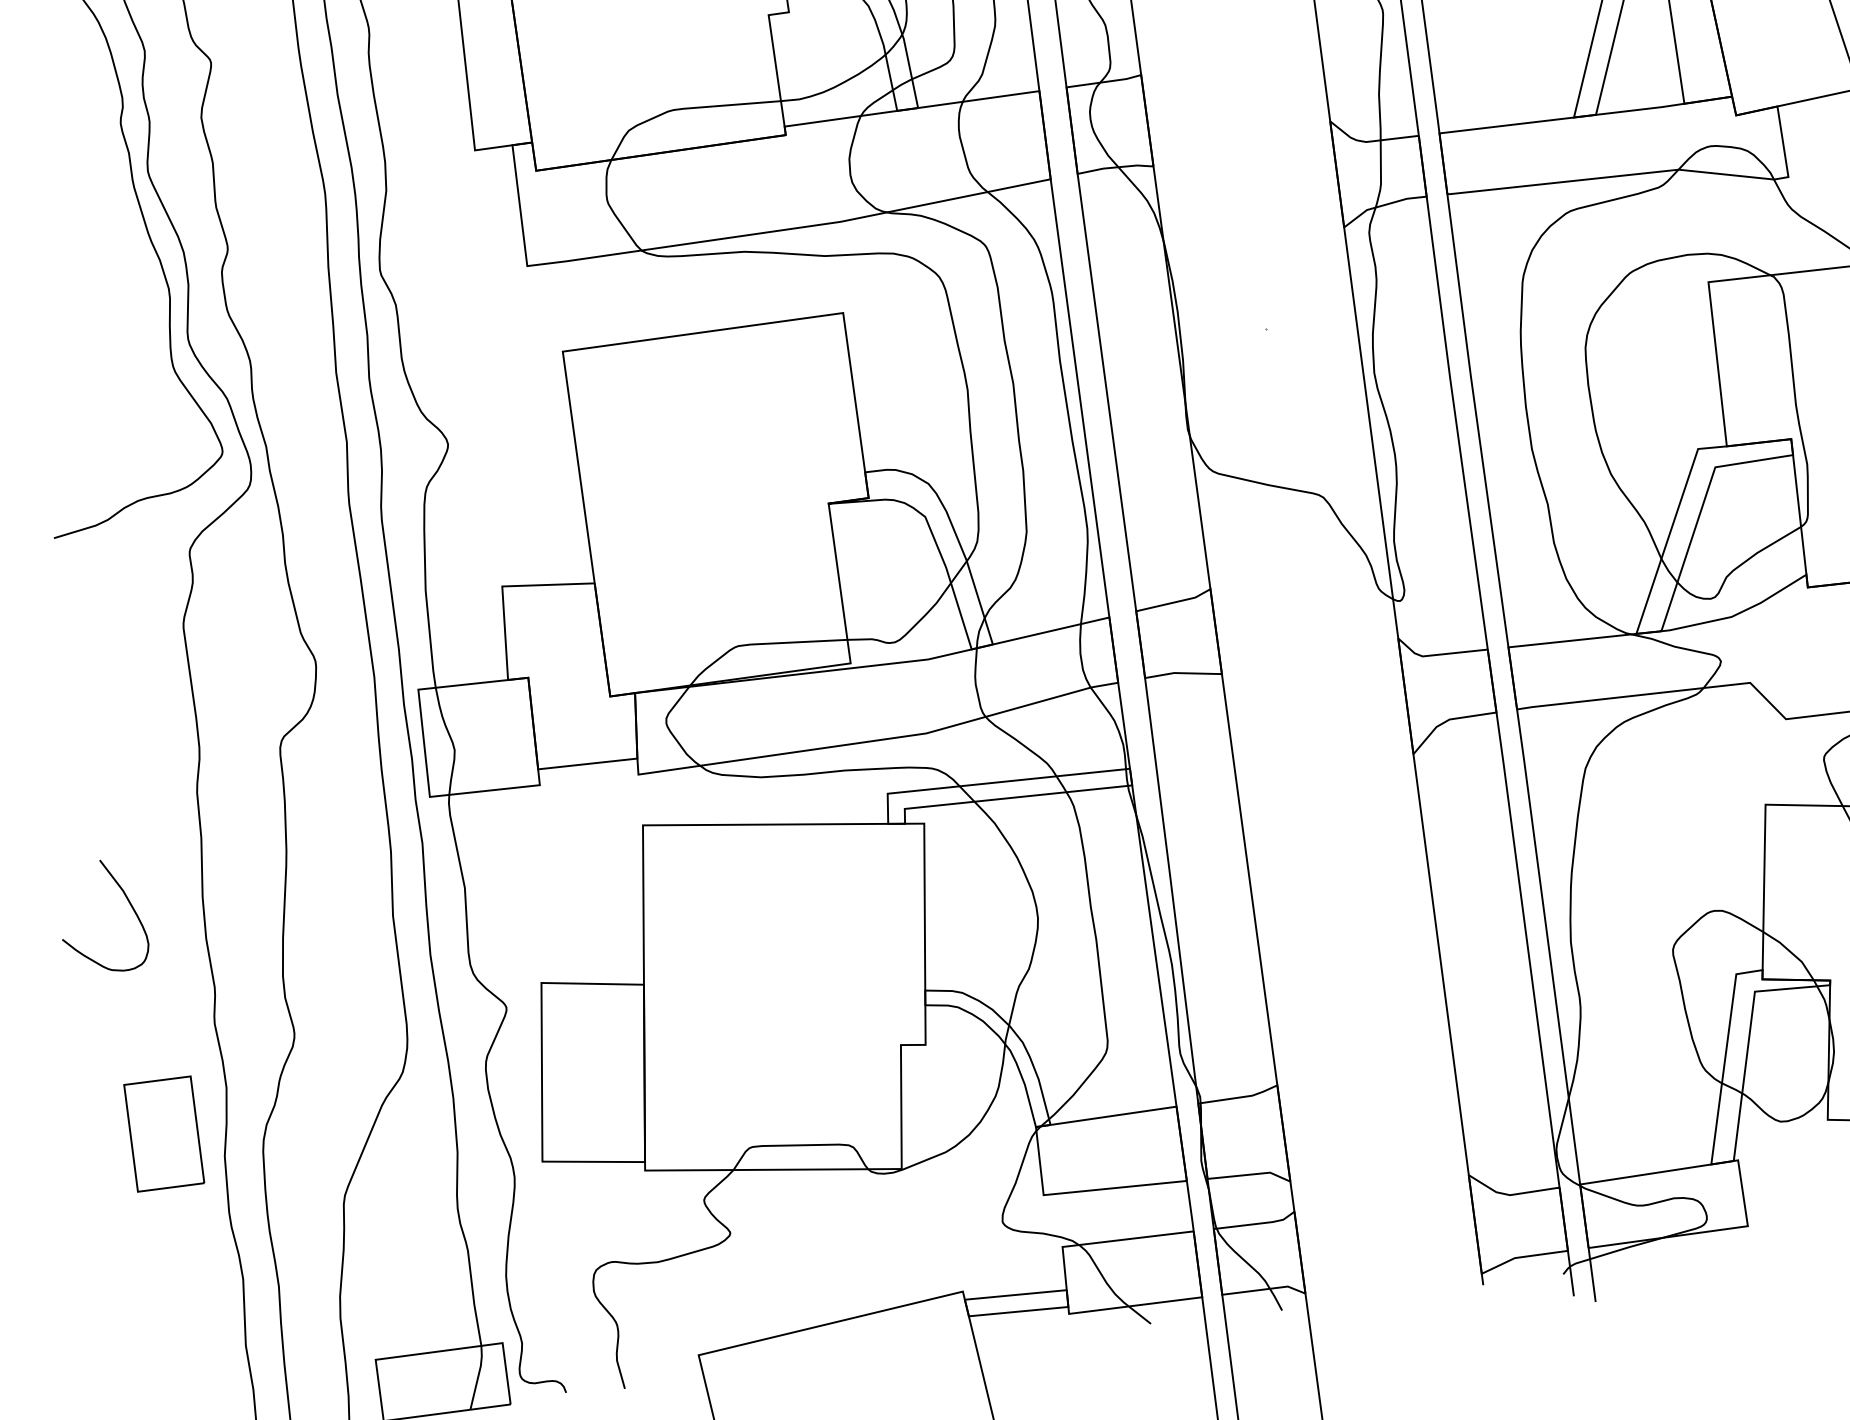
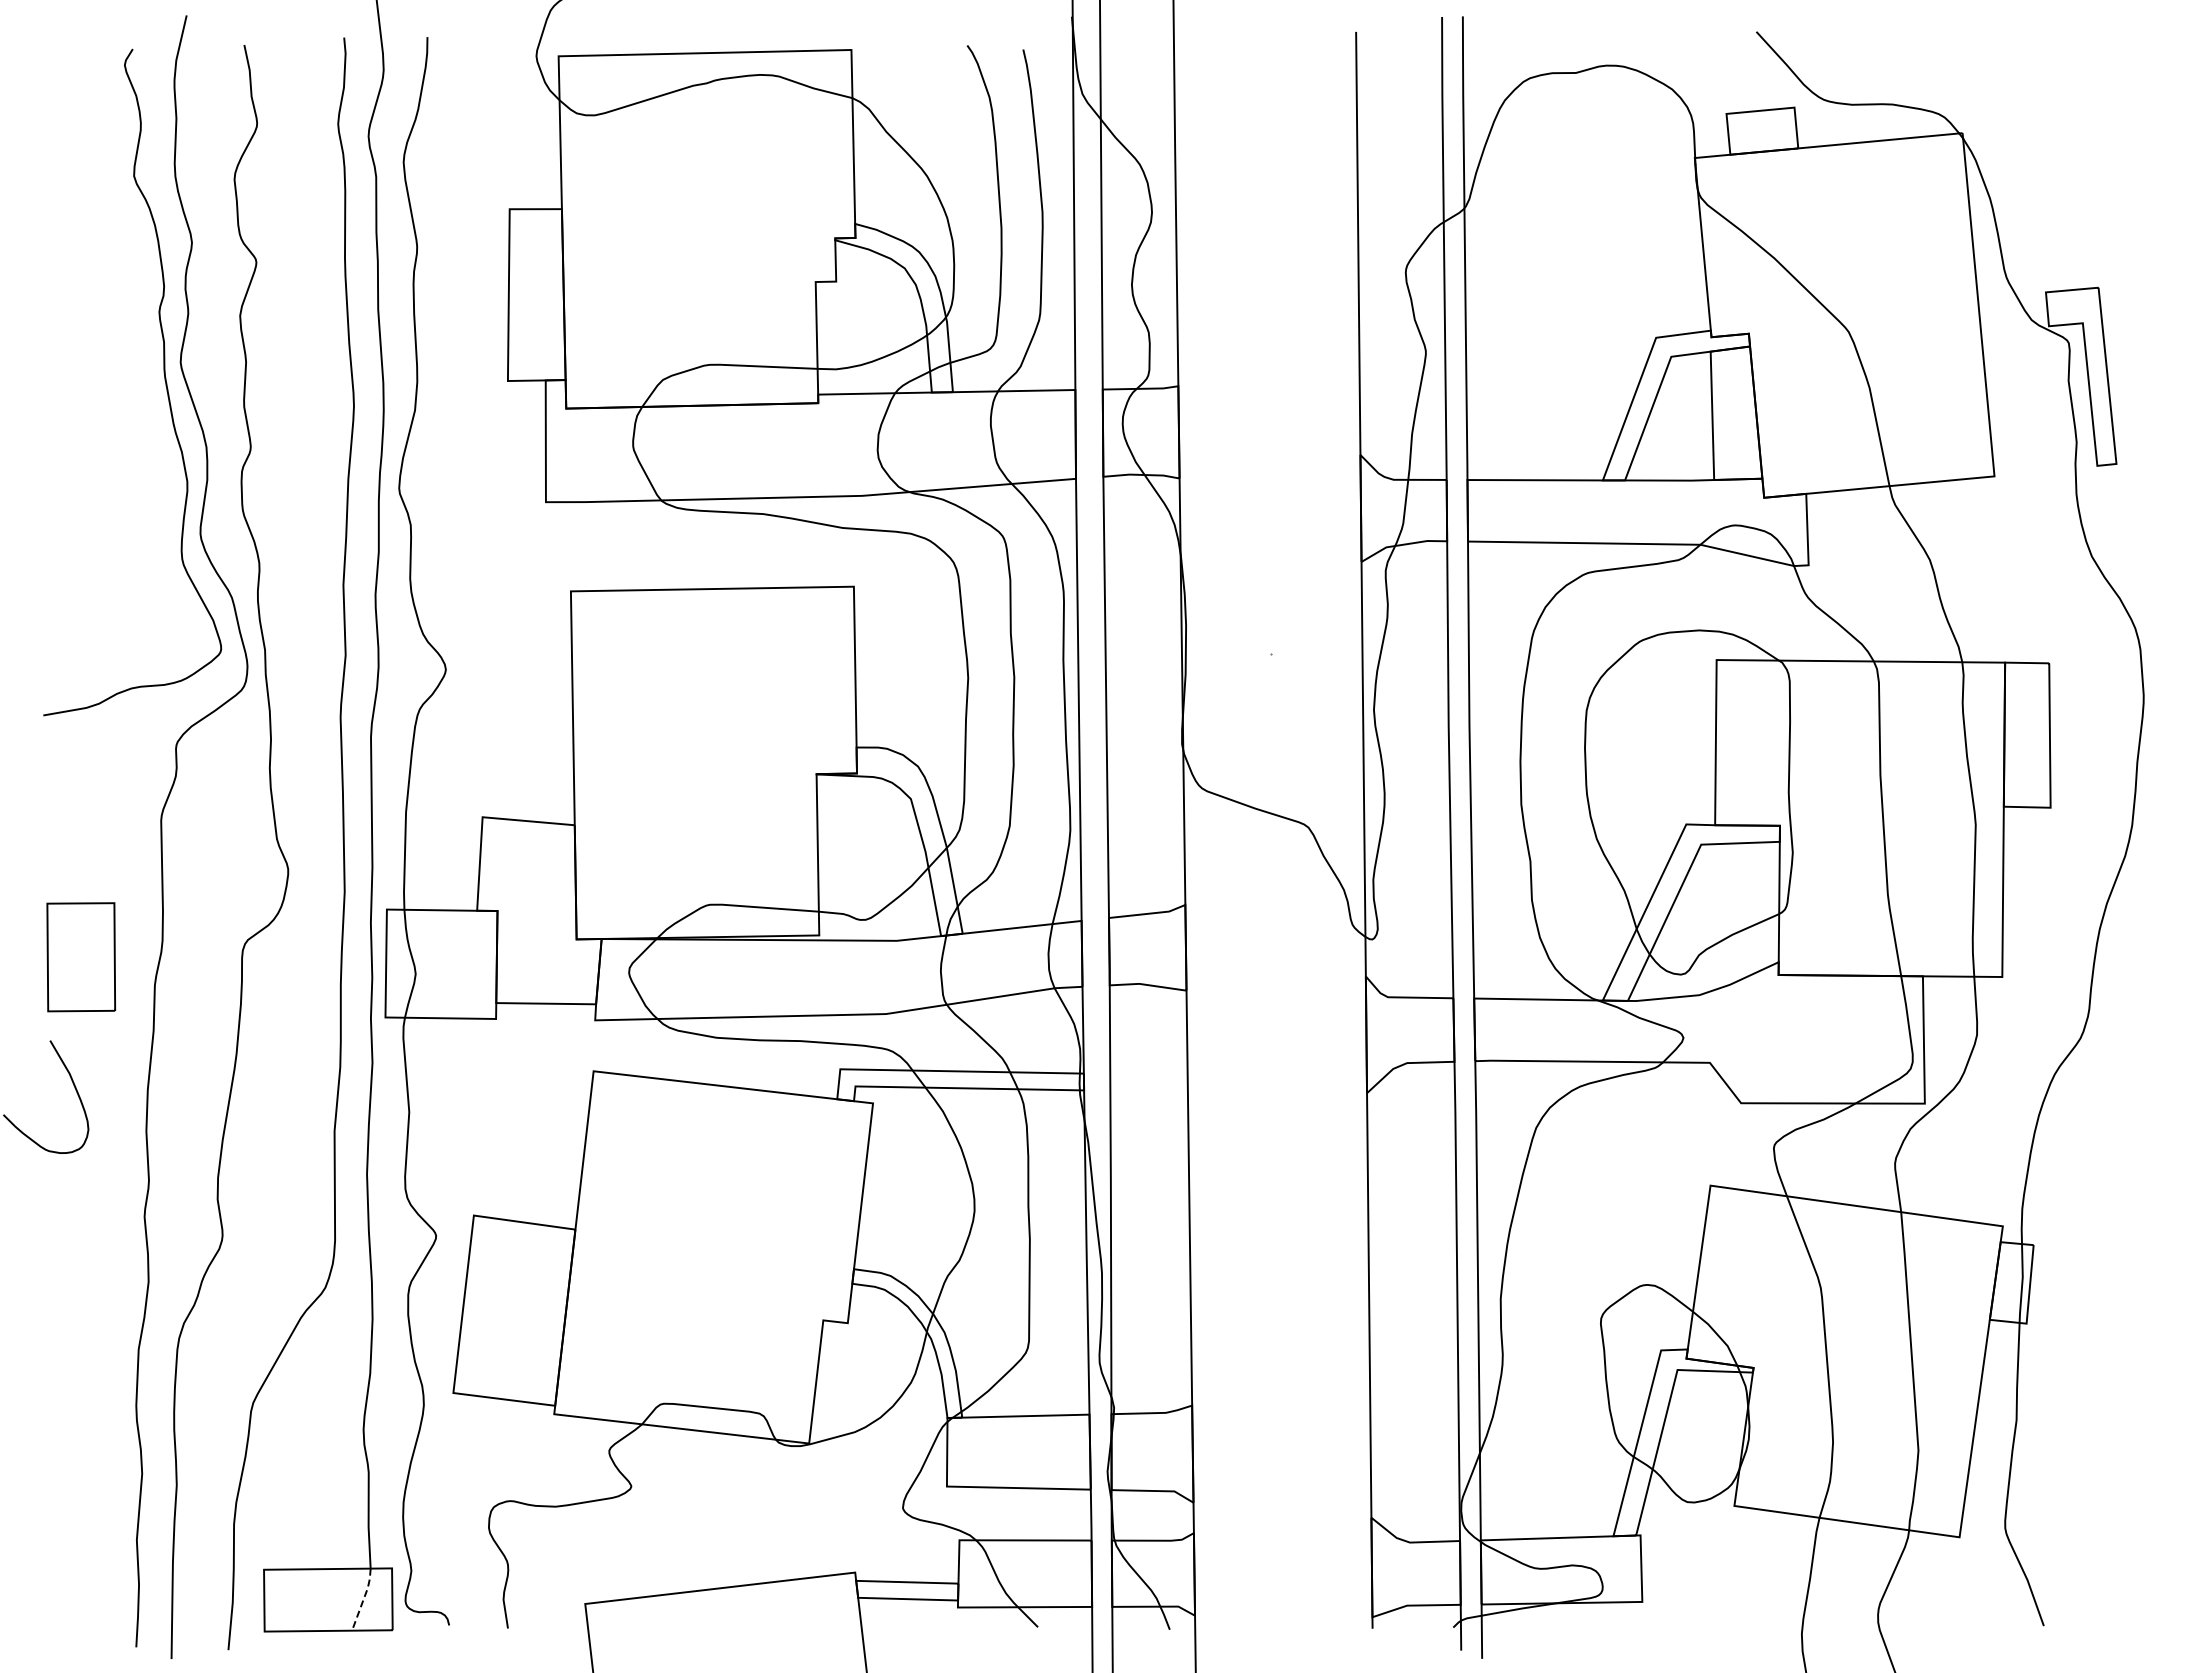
part: (164, 1134) -> (81, 957), moved
line: (477, 1376) -> (363, 1598), solid -> dashed

